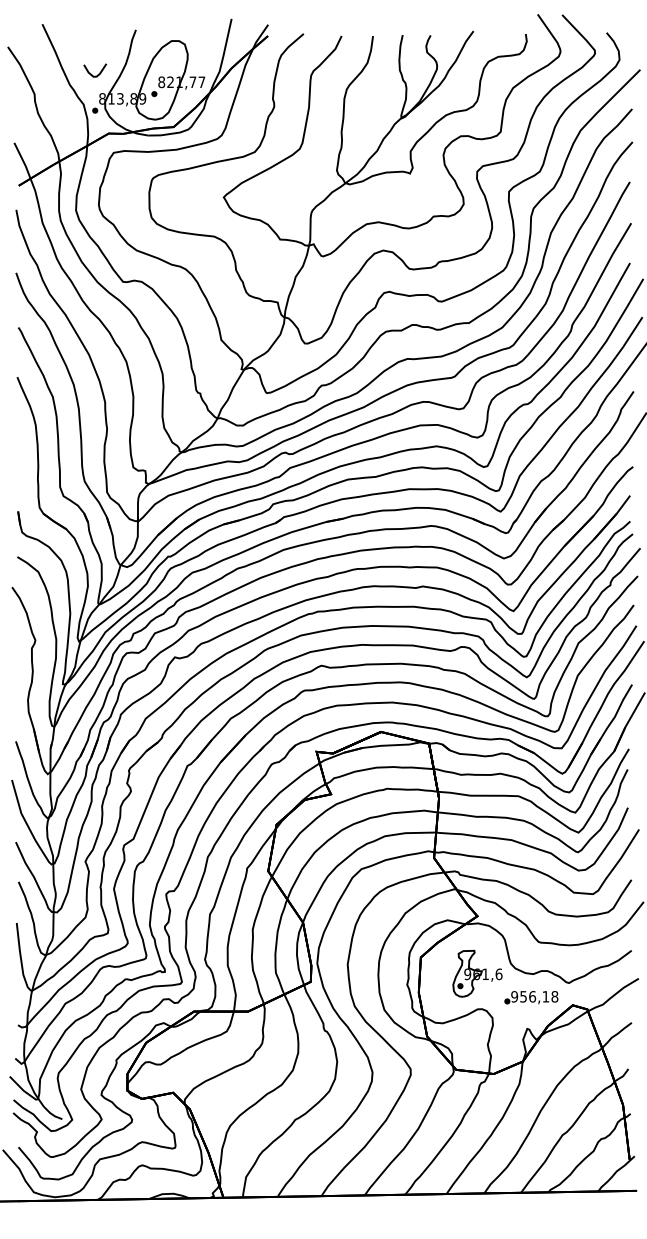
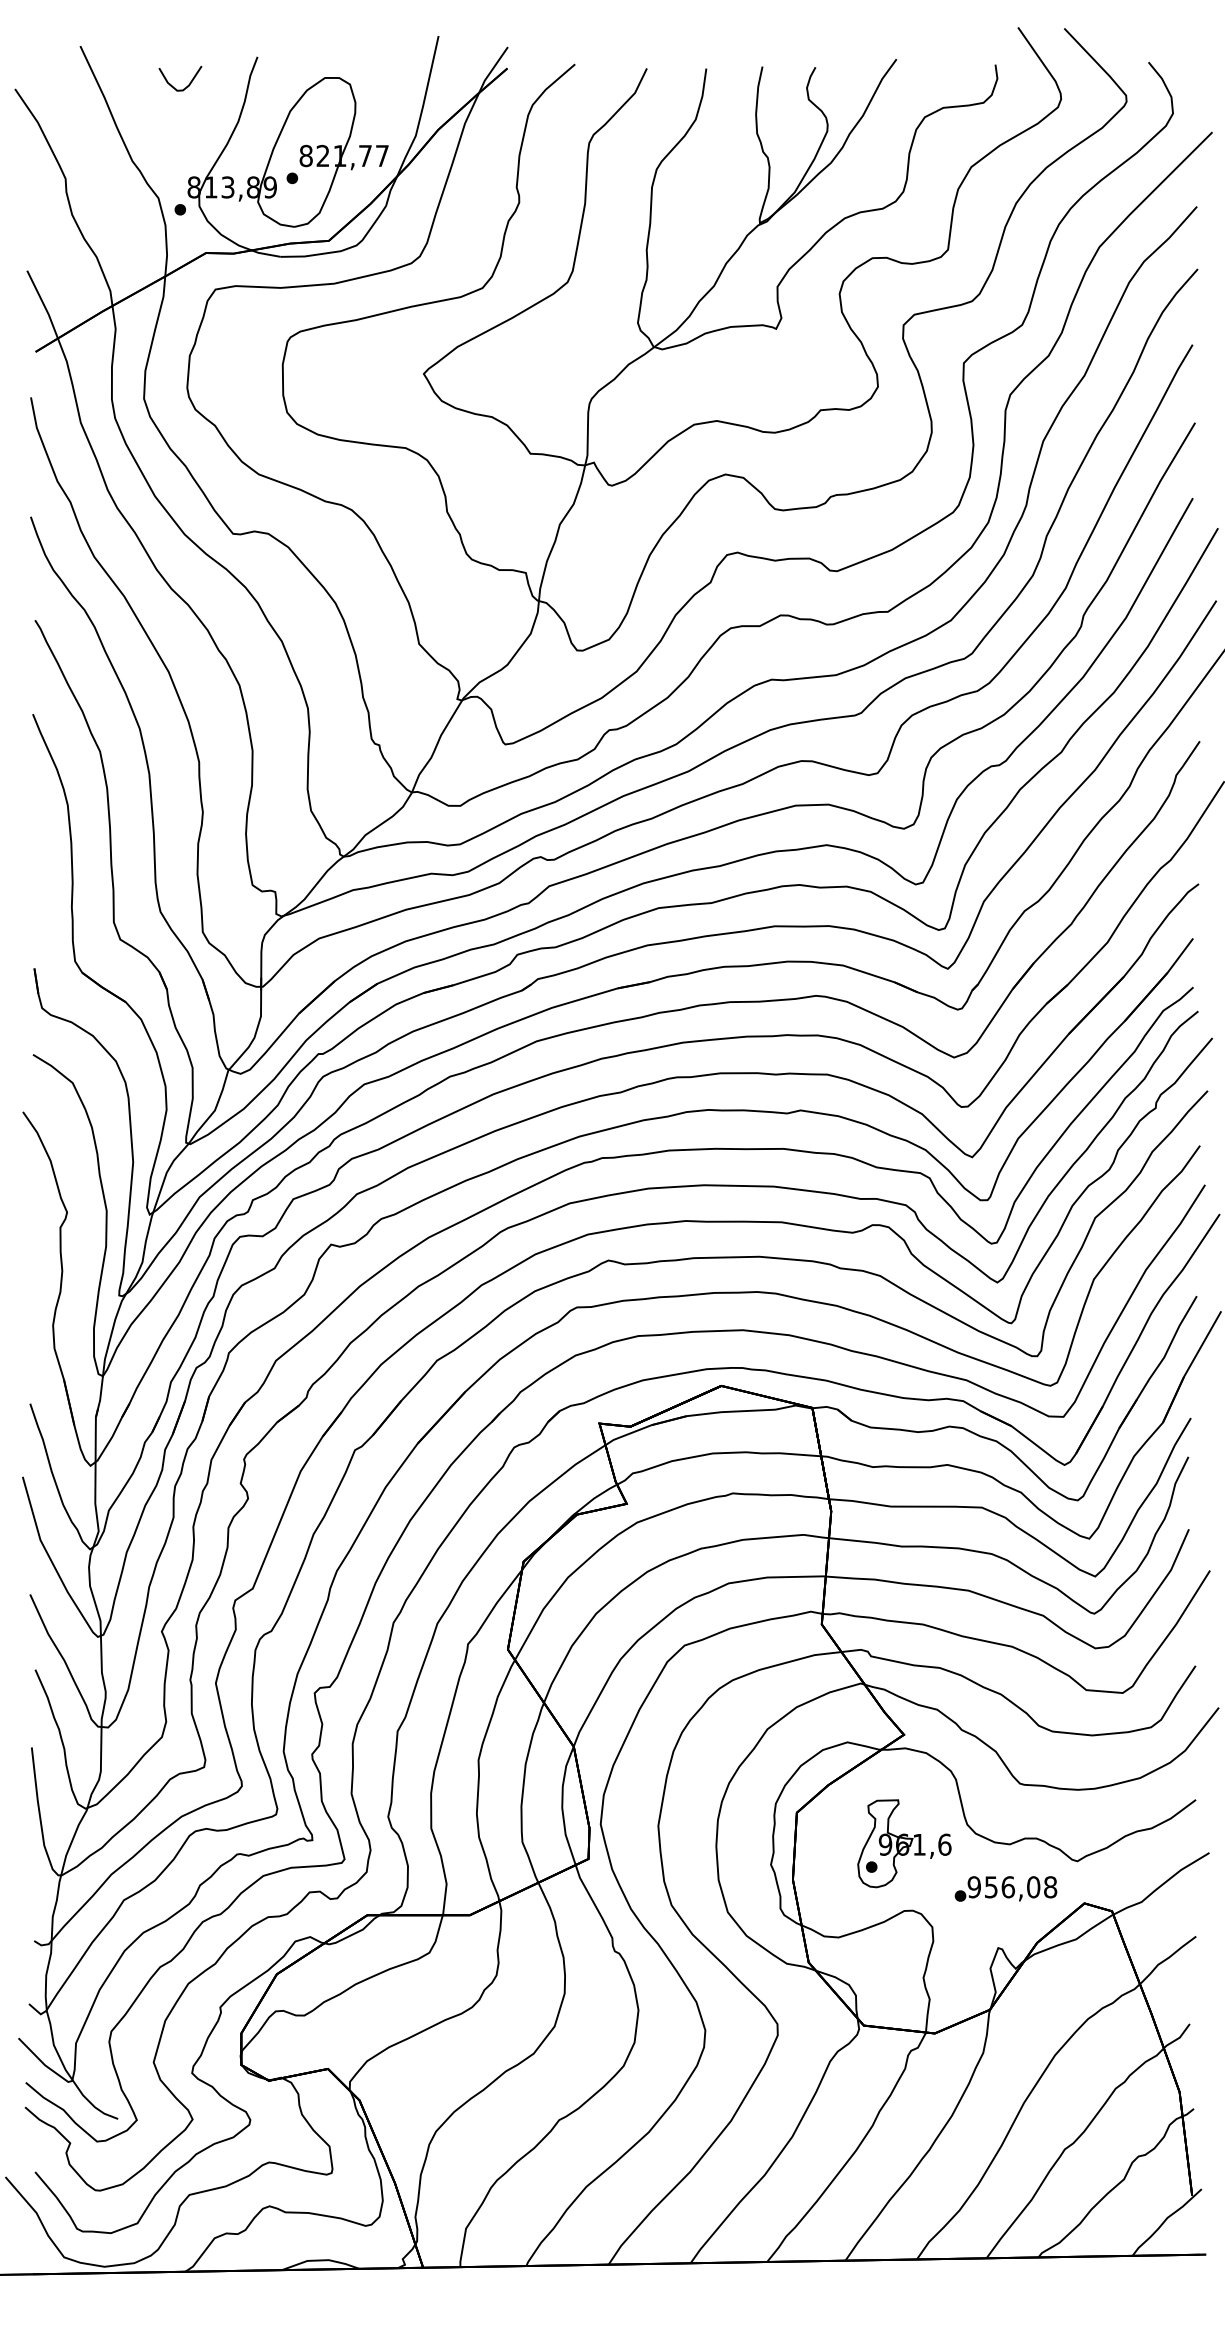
curve: (98, 73) -> (186, 84), moved
text: (545, 996) -> (1032, 1886), 956,18 -> 956,08

